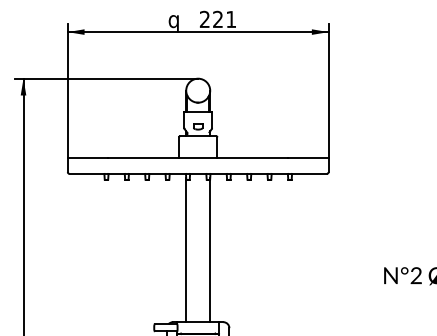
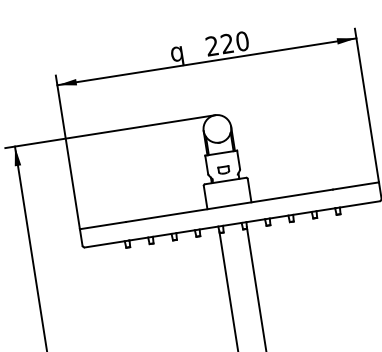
text: (231, 19) -> (242, 41), 221 -> 220

